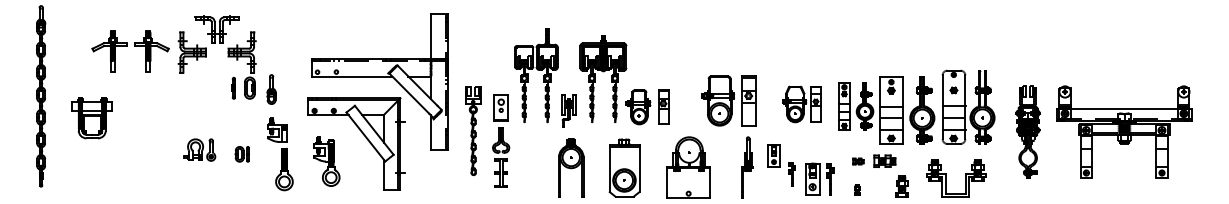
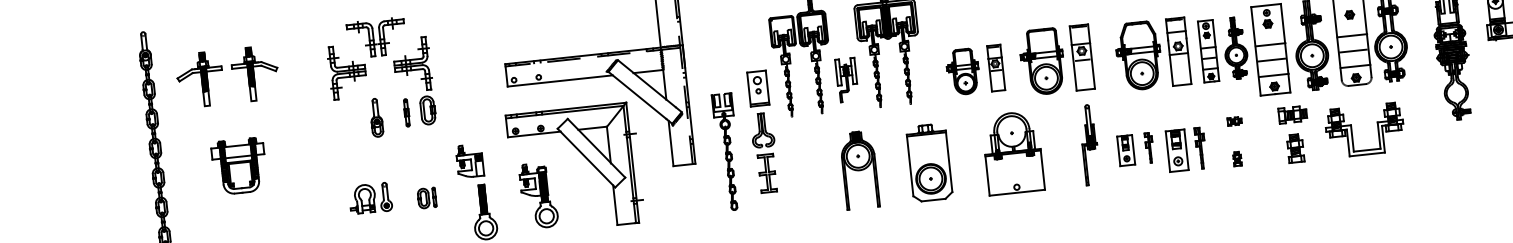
part: (130, 51) -> (227, 76), moved
part: (271, 89) -> (376, 117), moved
part: (801, 104) -> (1152, 54), size x1.43
part: (647, 107) -> (975, 70), moved
part: (568, 110) -> (846, 79), moved
part: (91, 118) -> (238, 166), moved
part: (473, 130) -> (728, 151), moved
part: (501, 140) -> (763, 130), moved
part: (773, 155) -> (1125, 150), moved
part: (884, 160) -> (1292, 113), moved

